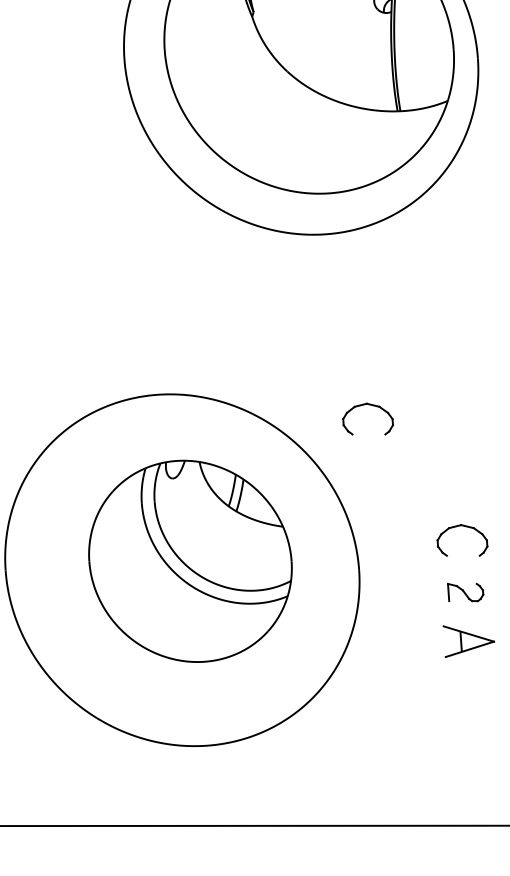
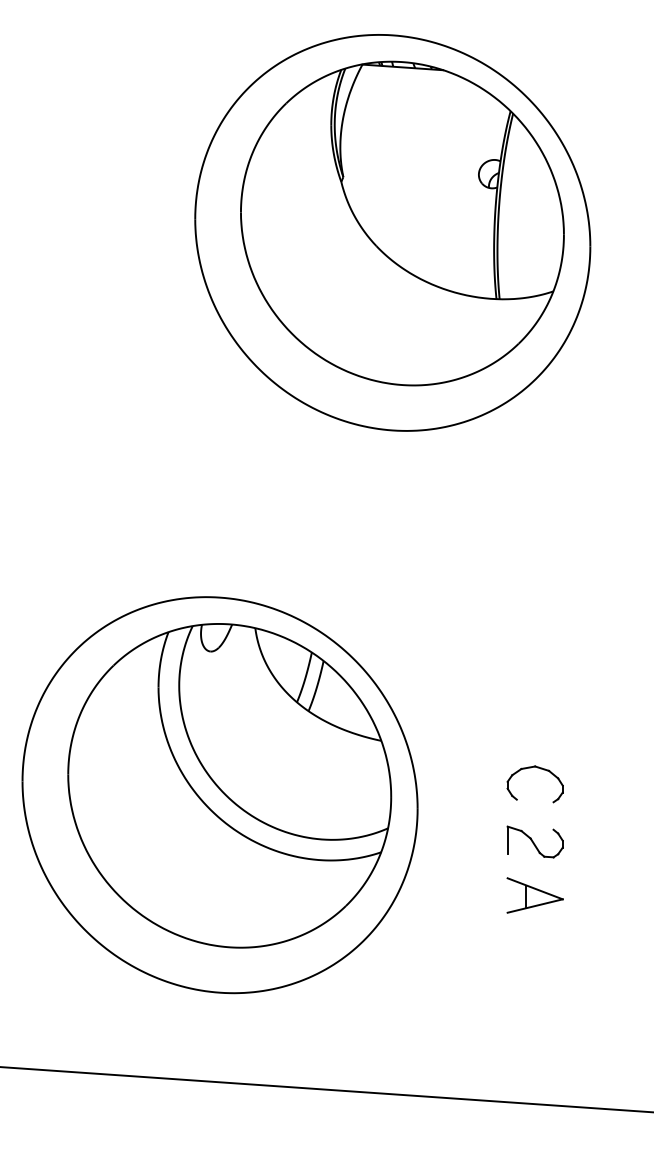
part: (371, 406) -> (444, 626), removed
part: (190, 561) -> (229, 785), size x1.43
part: (465, 591) -> (534, 841), size x1.43

